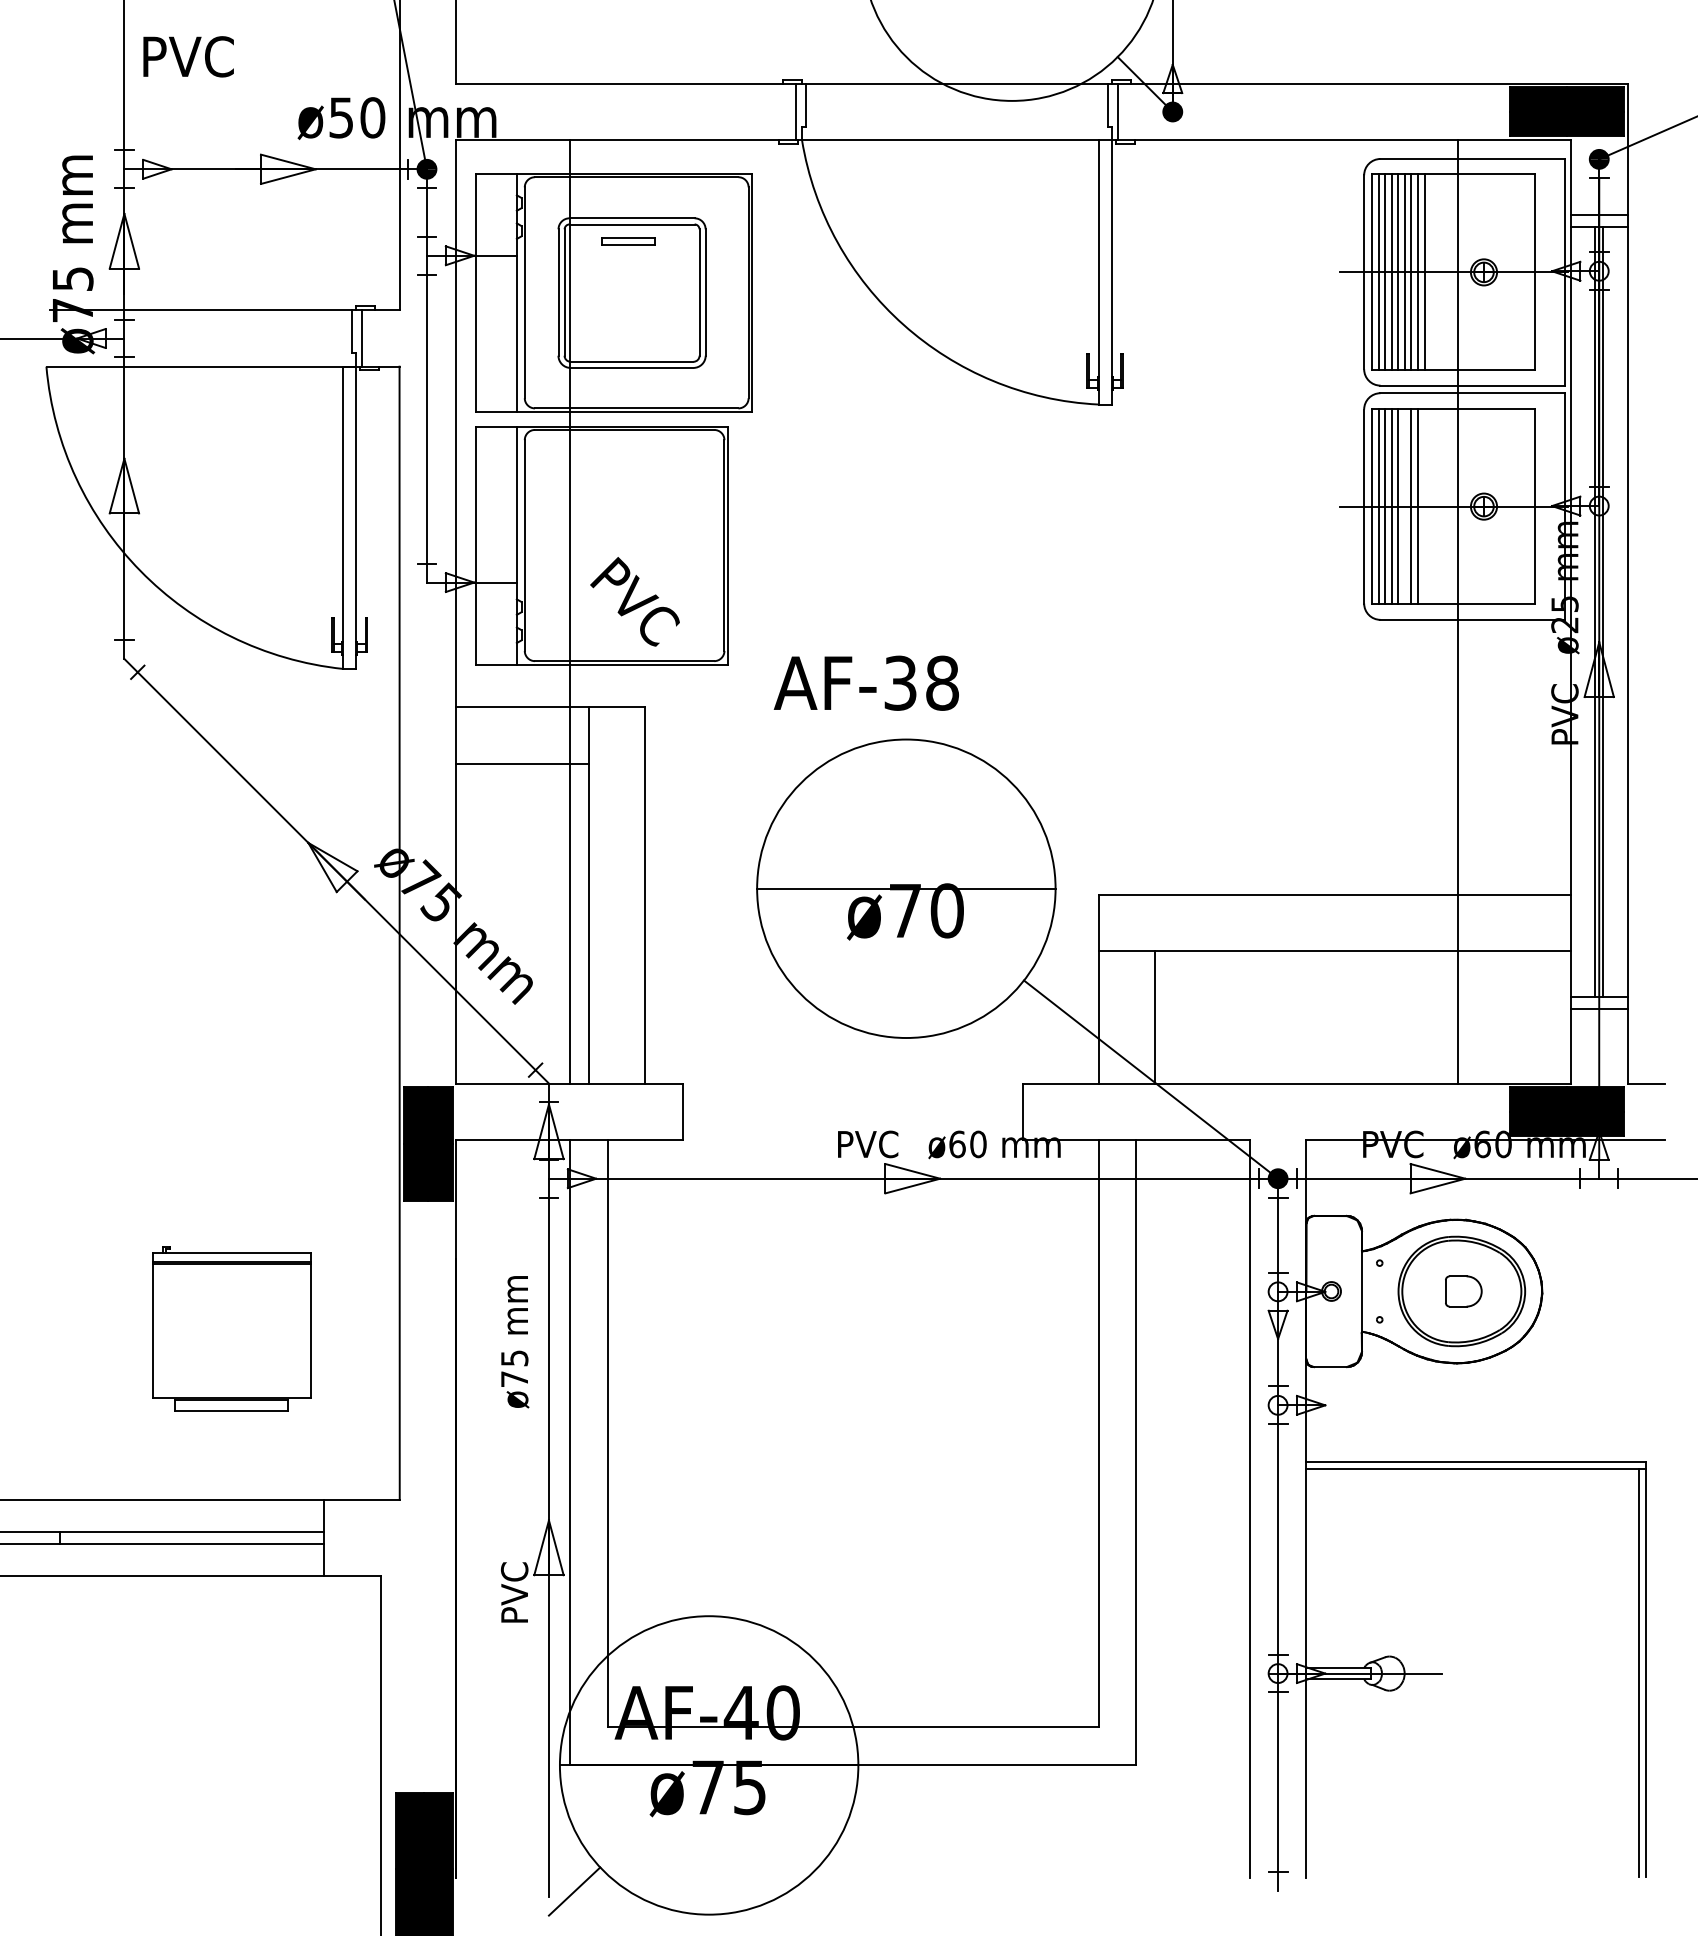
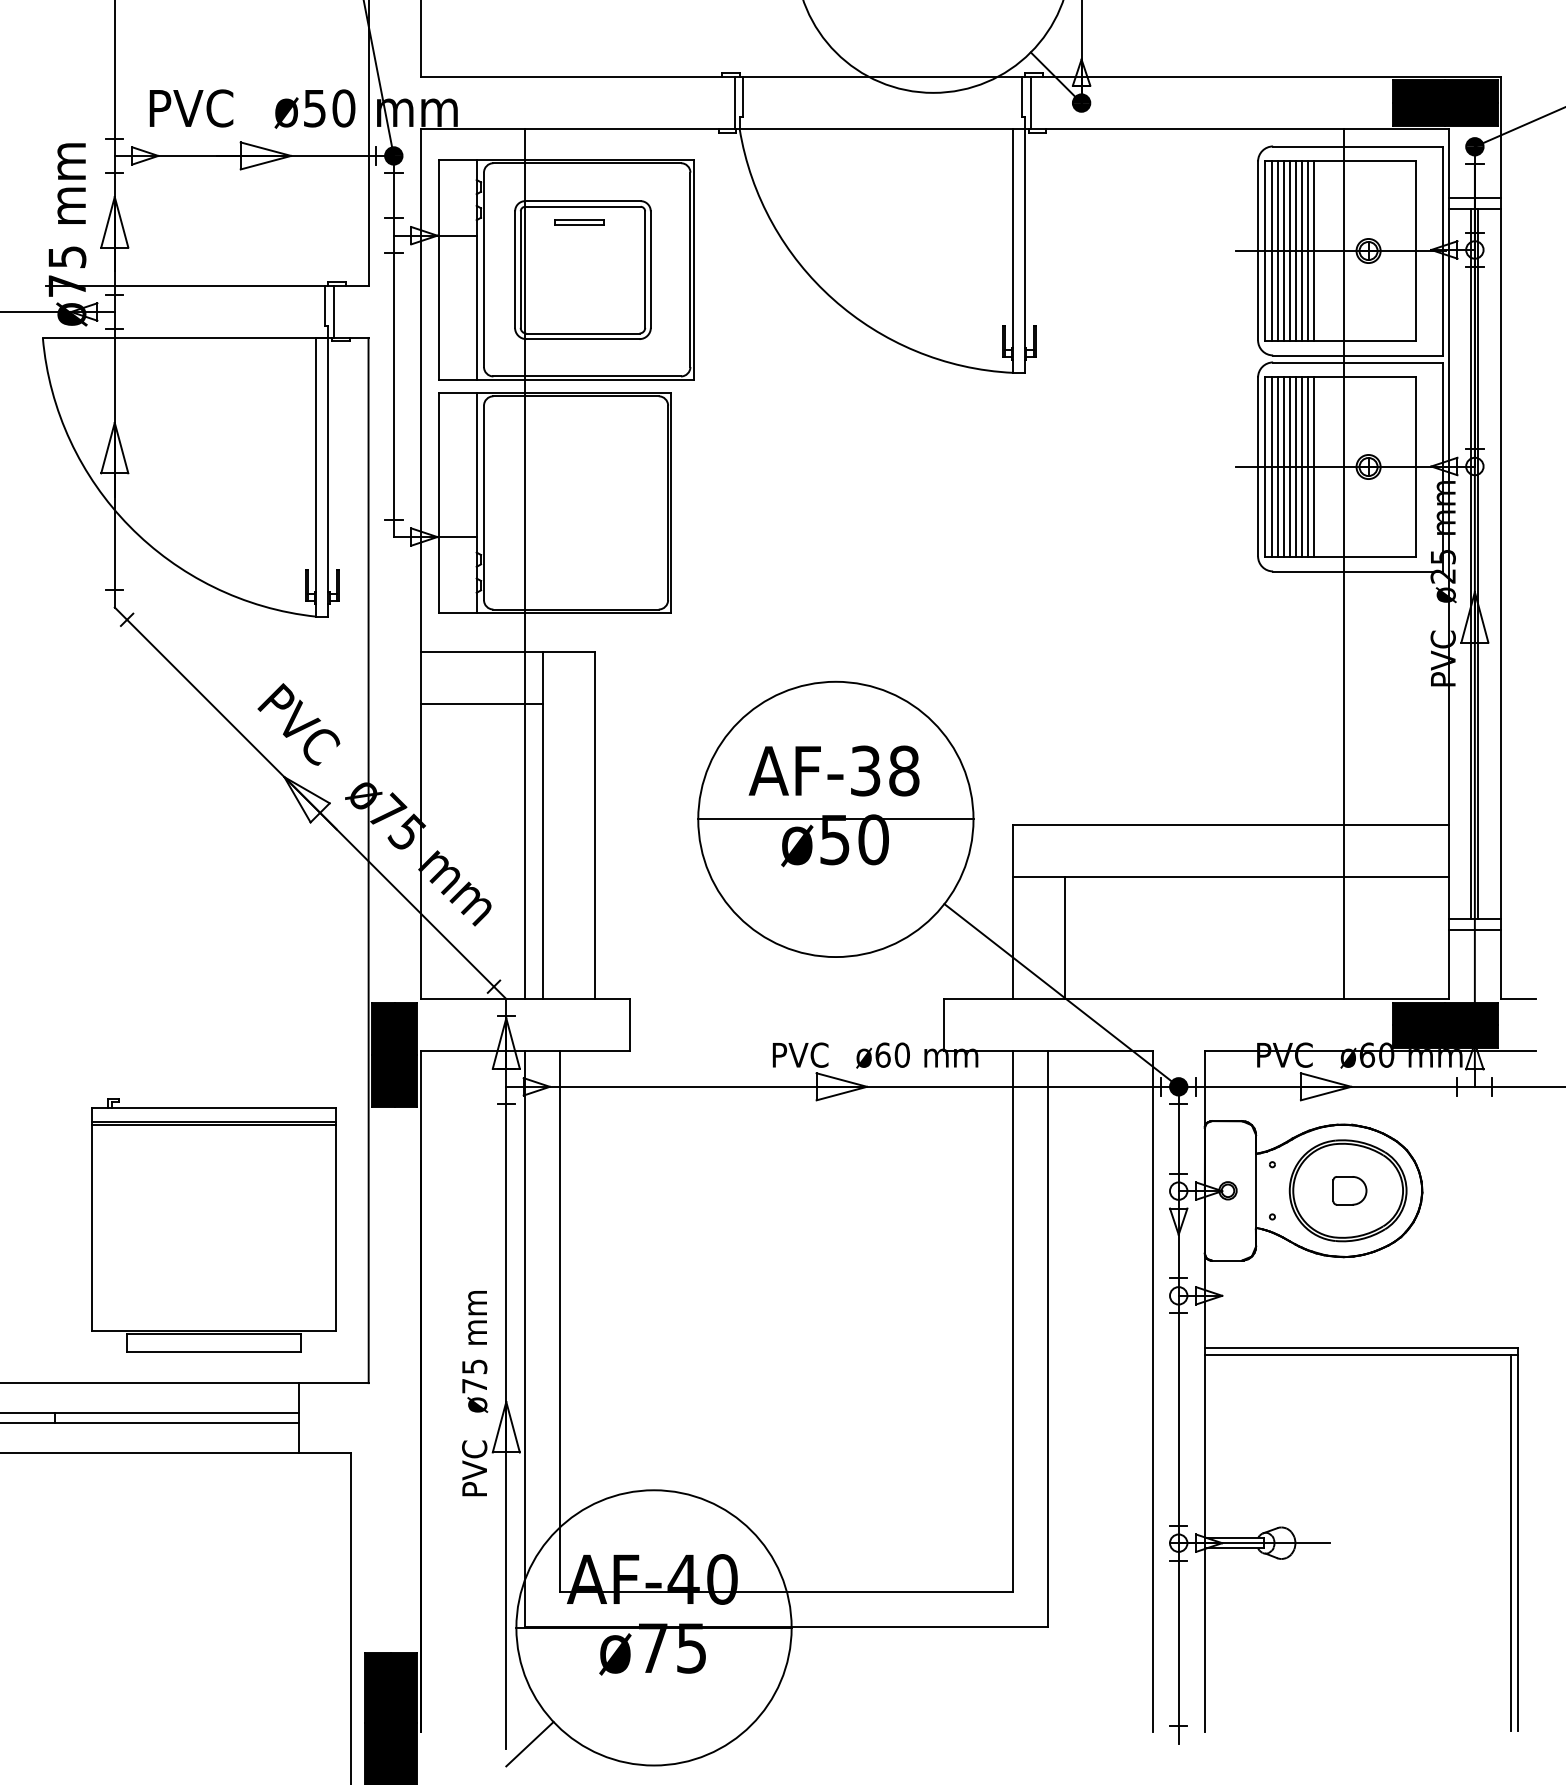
text: (188, 56) -> (191, 108), moved
line: (1404, 506) -> (1295, 466), added
line: (1424, 506) -> (1313, 466), added
text: (634, 601) -> (298, 724), moved
text: (865, 682) -> (833, 770), moved
text: (904, 911) -> (834, 840), ø70 -> ø50
part: (231, 1328) -> (213, 1224), size x1.67
text: (515, 1342) -> (475, 1352), moved

